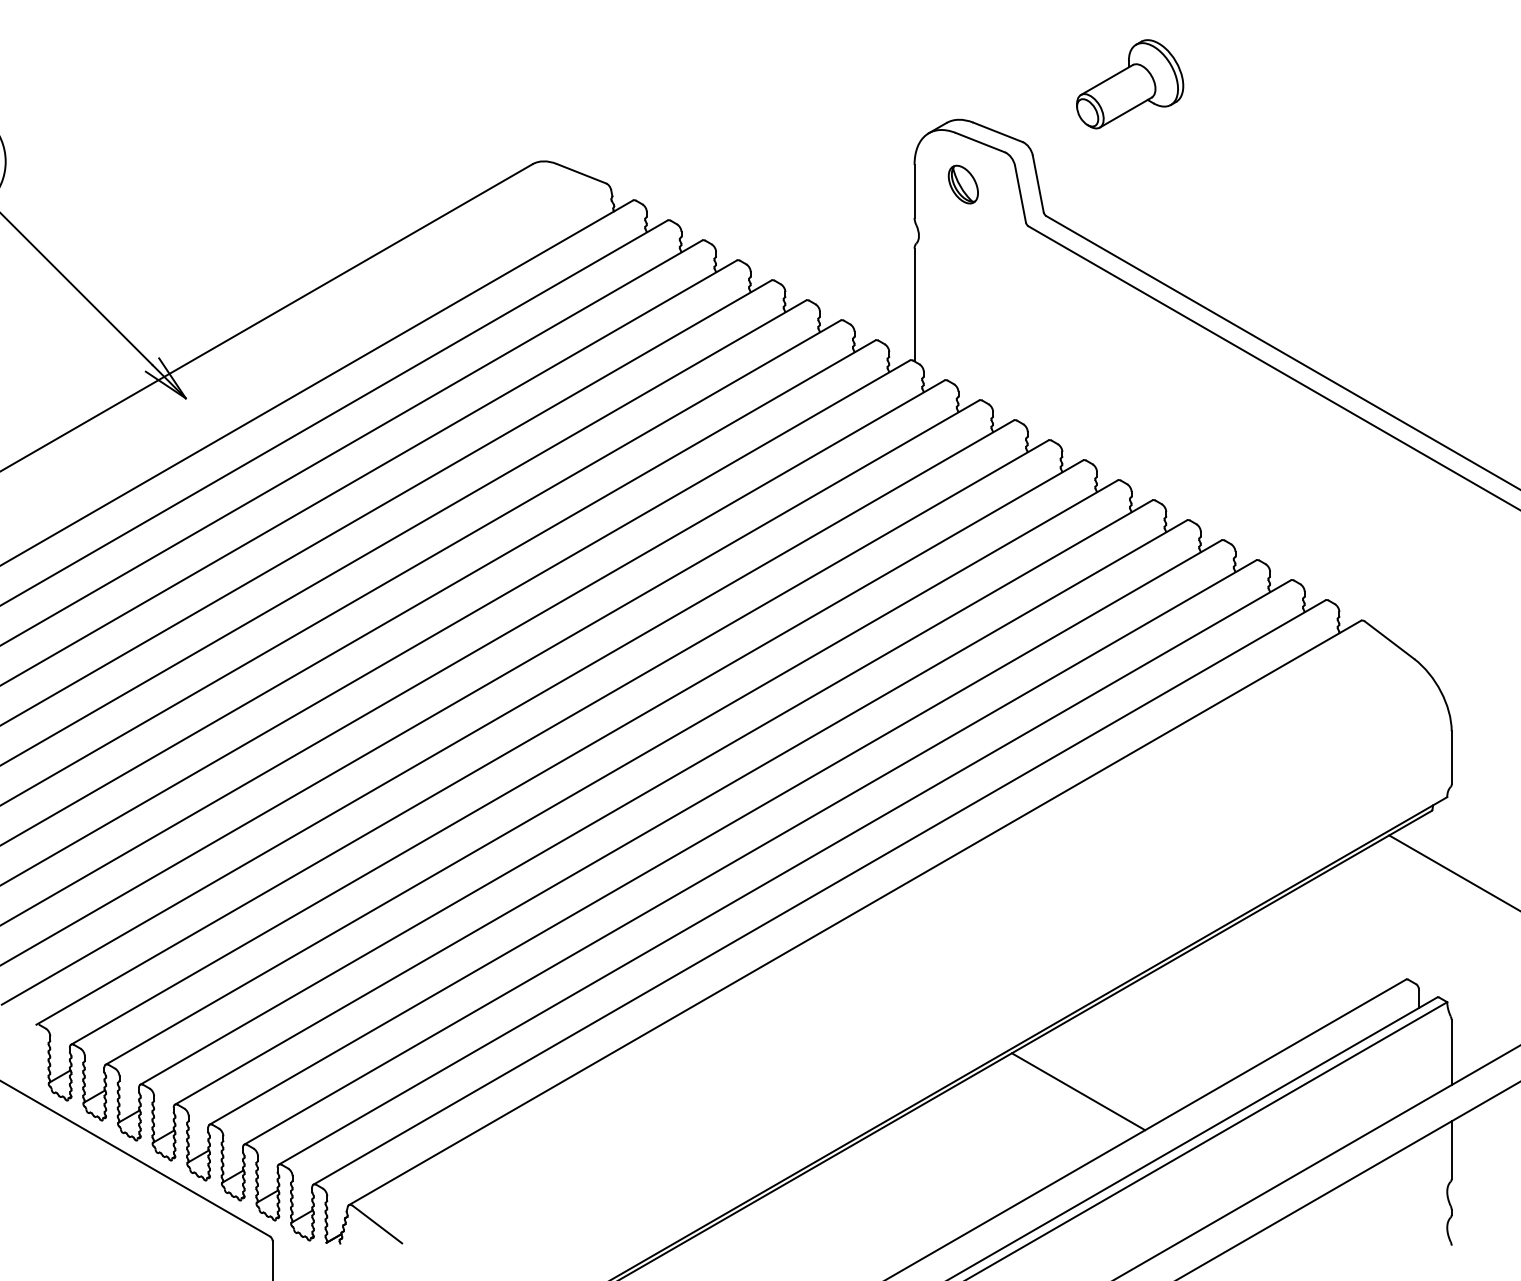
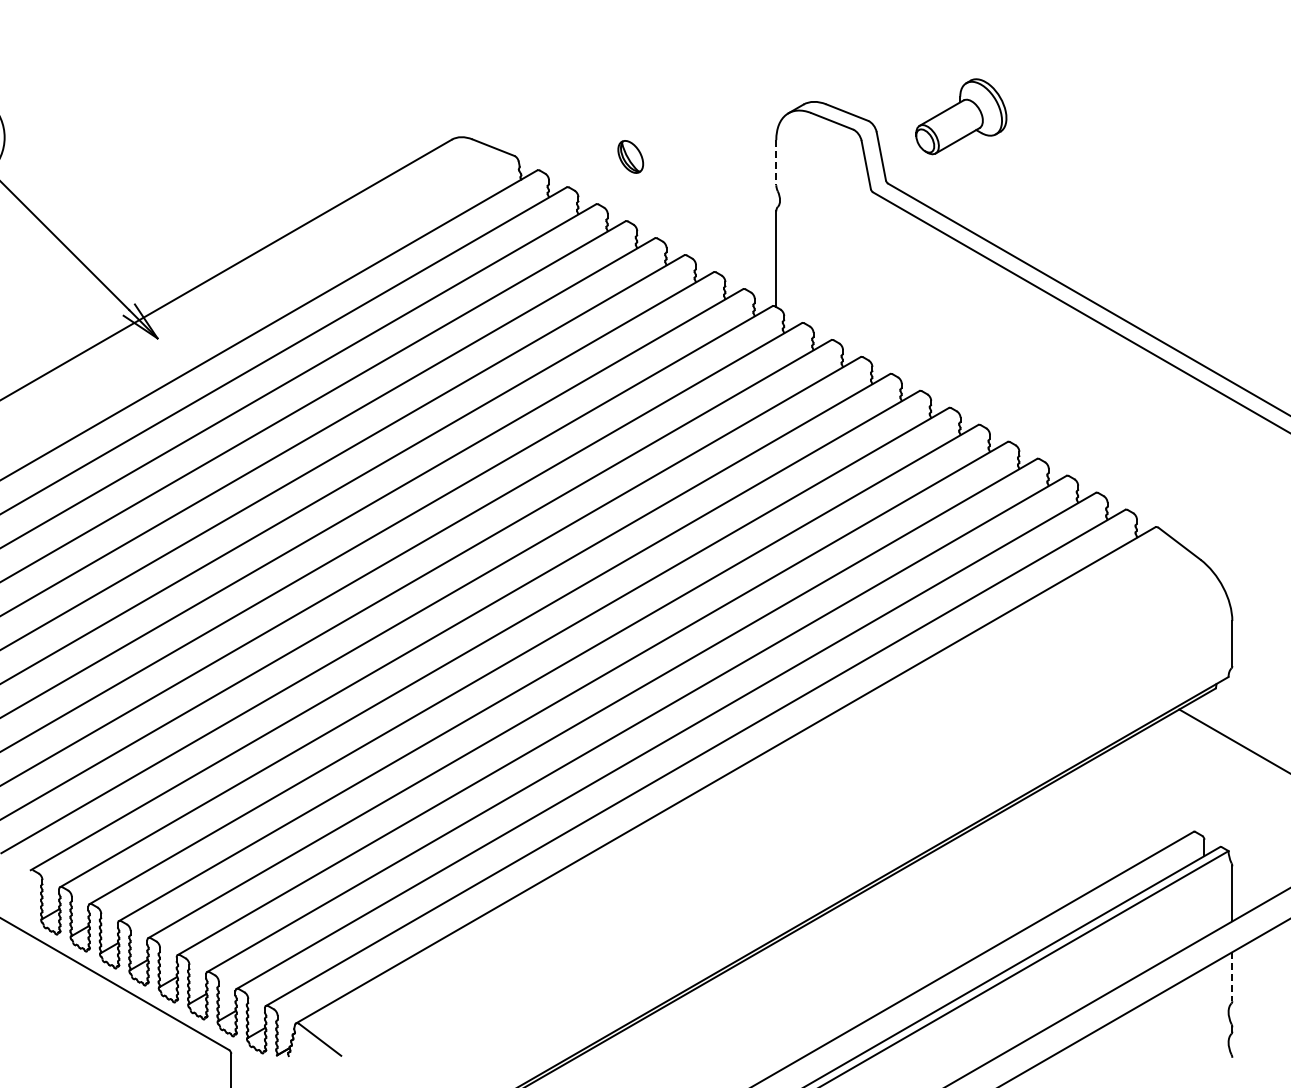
part: (1130, 83) -> (961, 116), moved
part: (963, 184) -> (630, 156), moved
line: (914, 191) -> (776, 162), solid -> dashed
line: (1078, 1091) -> (915, 926), removed
line: (1451, 1149) -> (1232, 976), solid -> dashed

